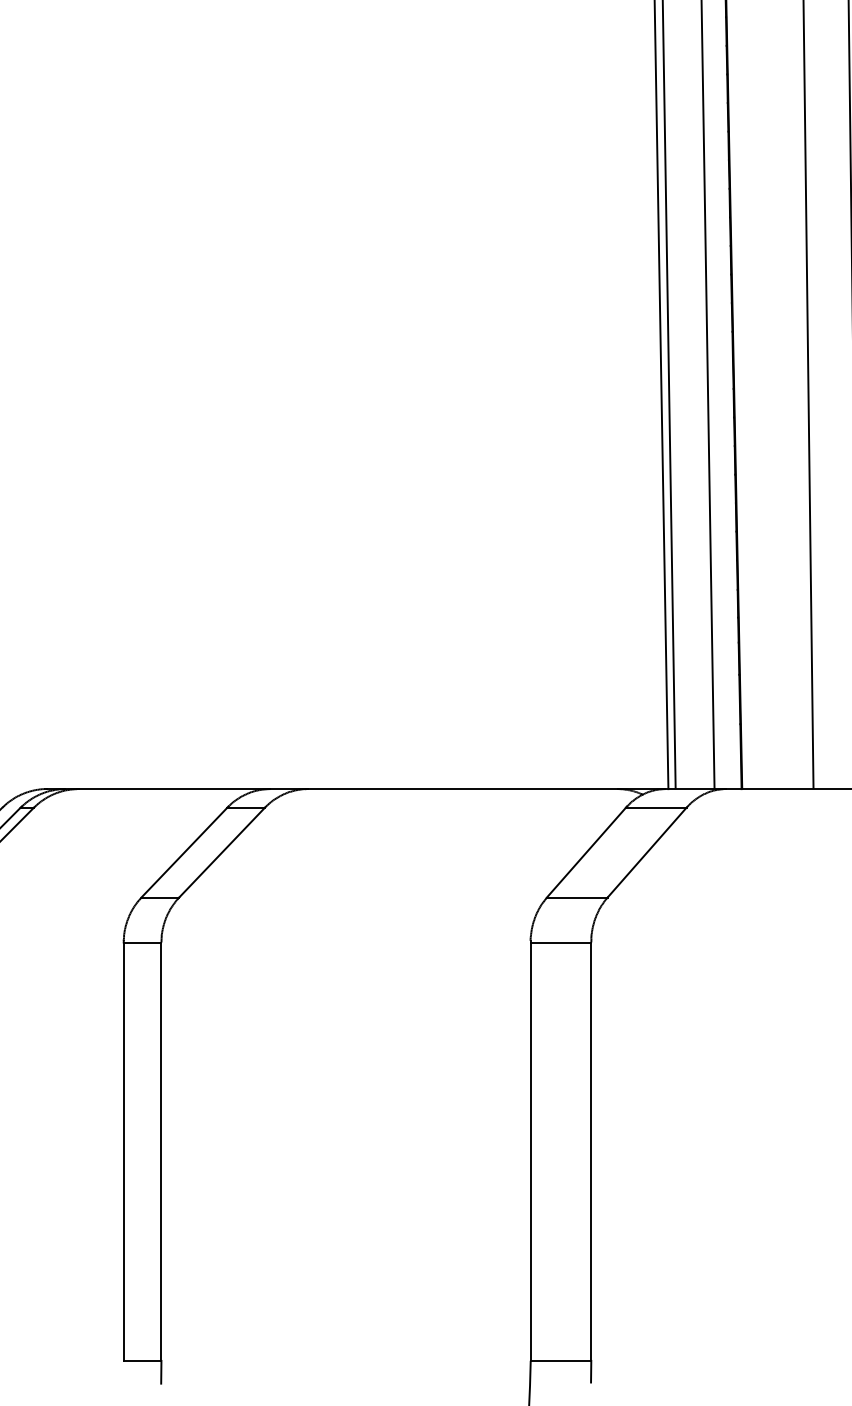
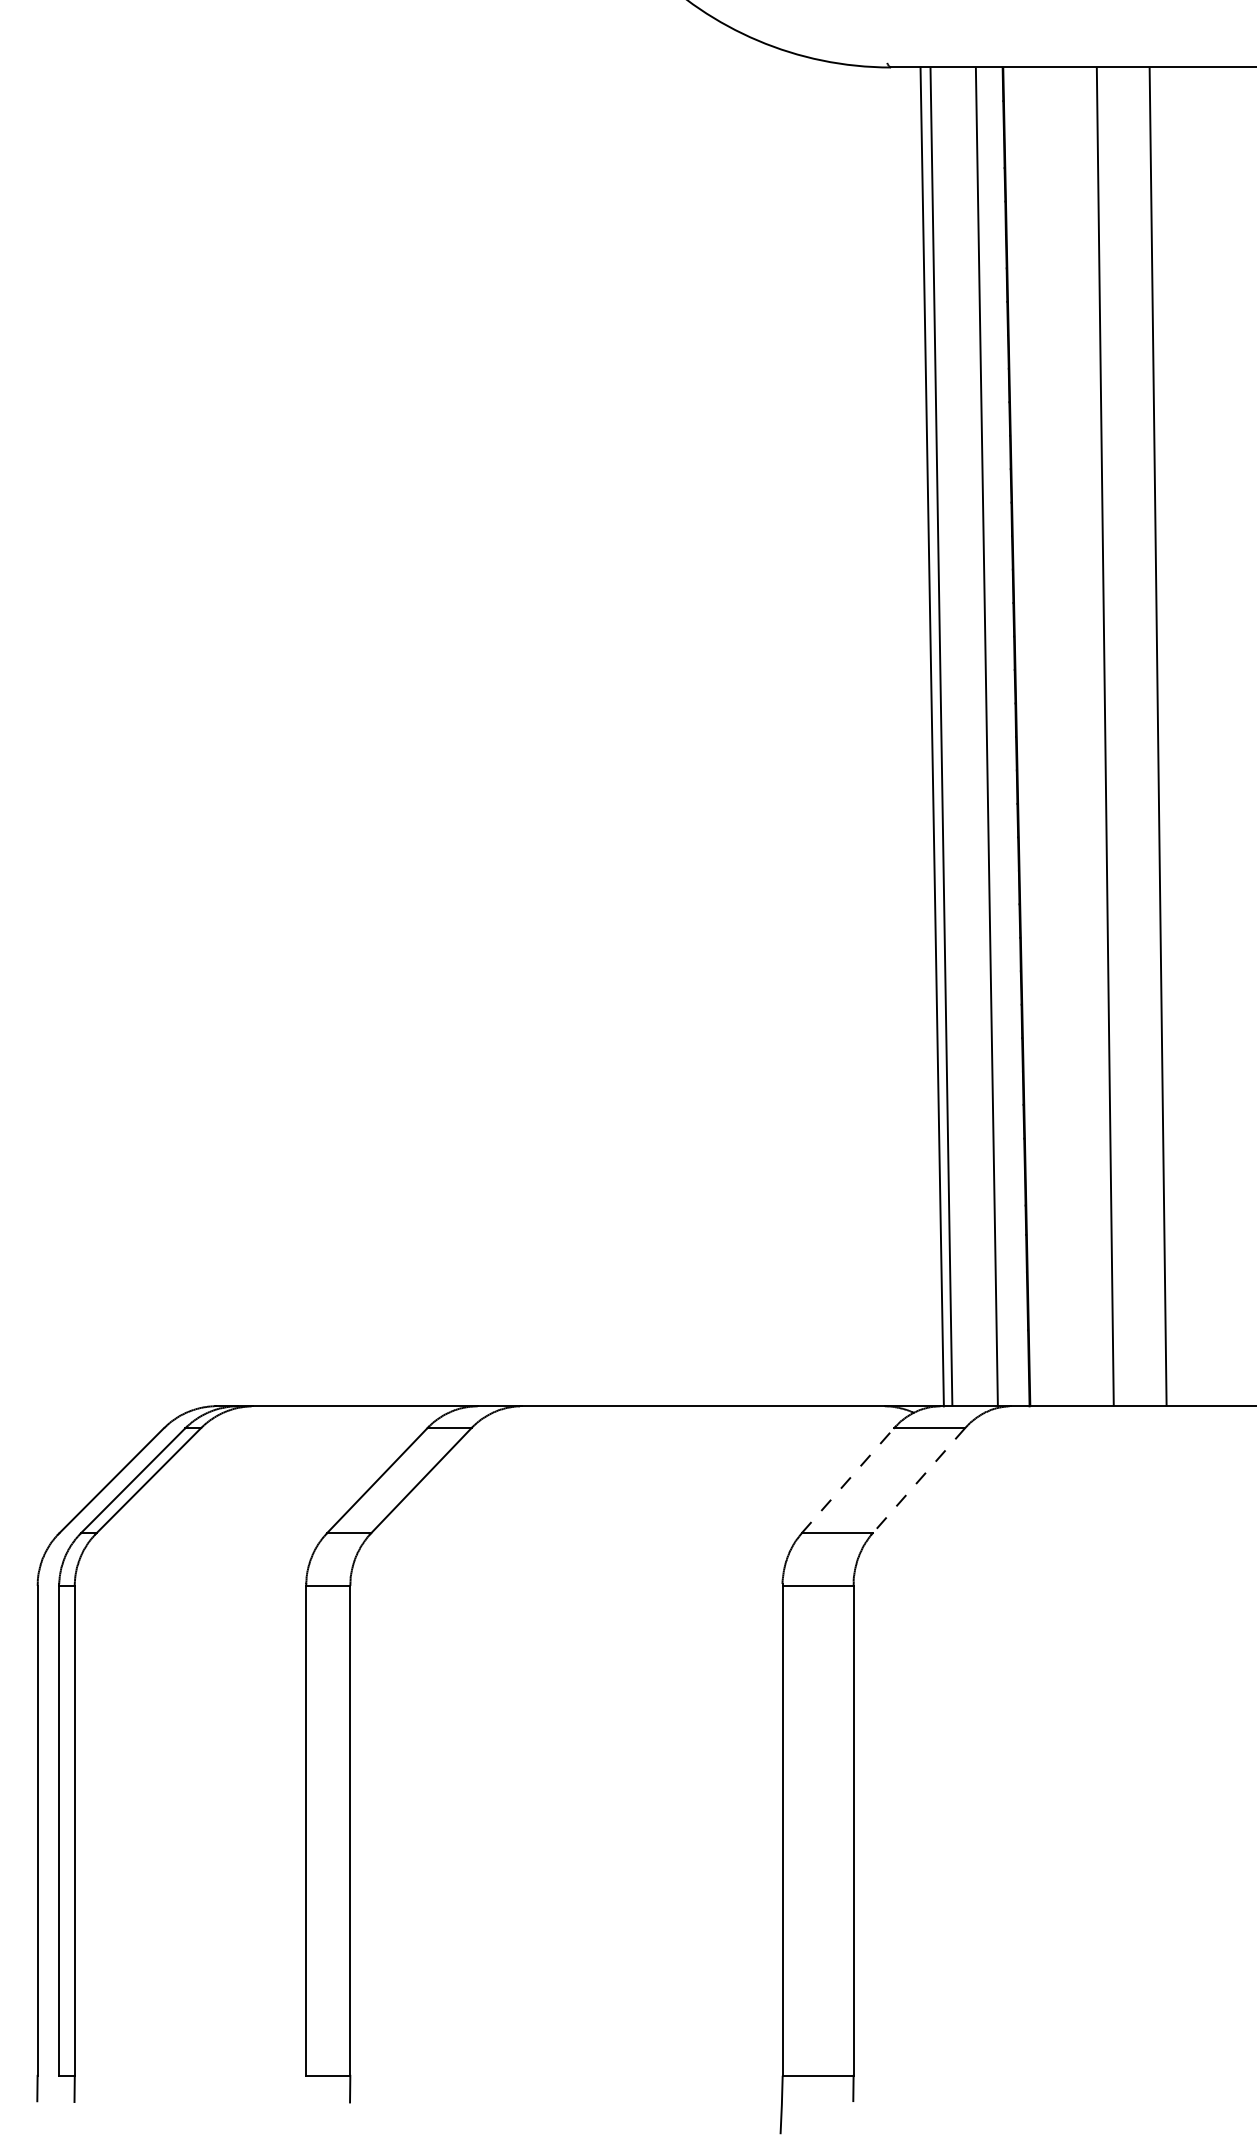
line: (586, 852) -> (848, 1480), solid -> dashed
line: (646, 852) -> (918, 1480), solid -> dashed

